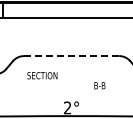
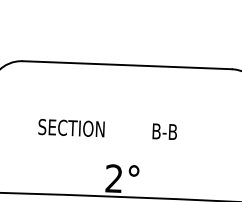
line: (71, 56) -> (126, 66), dashed -> solid
text: (42, 75) -> (71, 127), moved
text: (99, 85) -> (163, 131), moved

